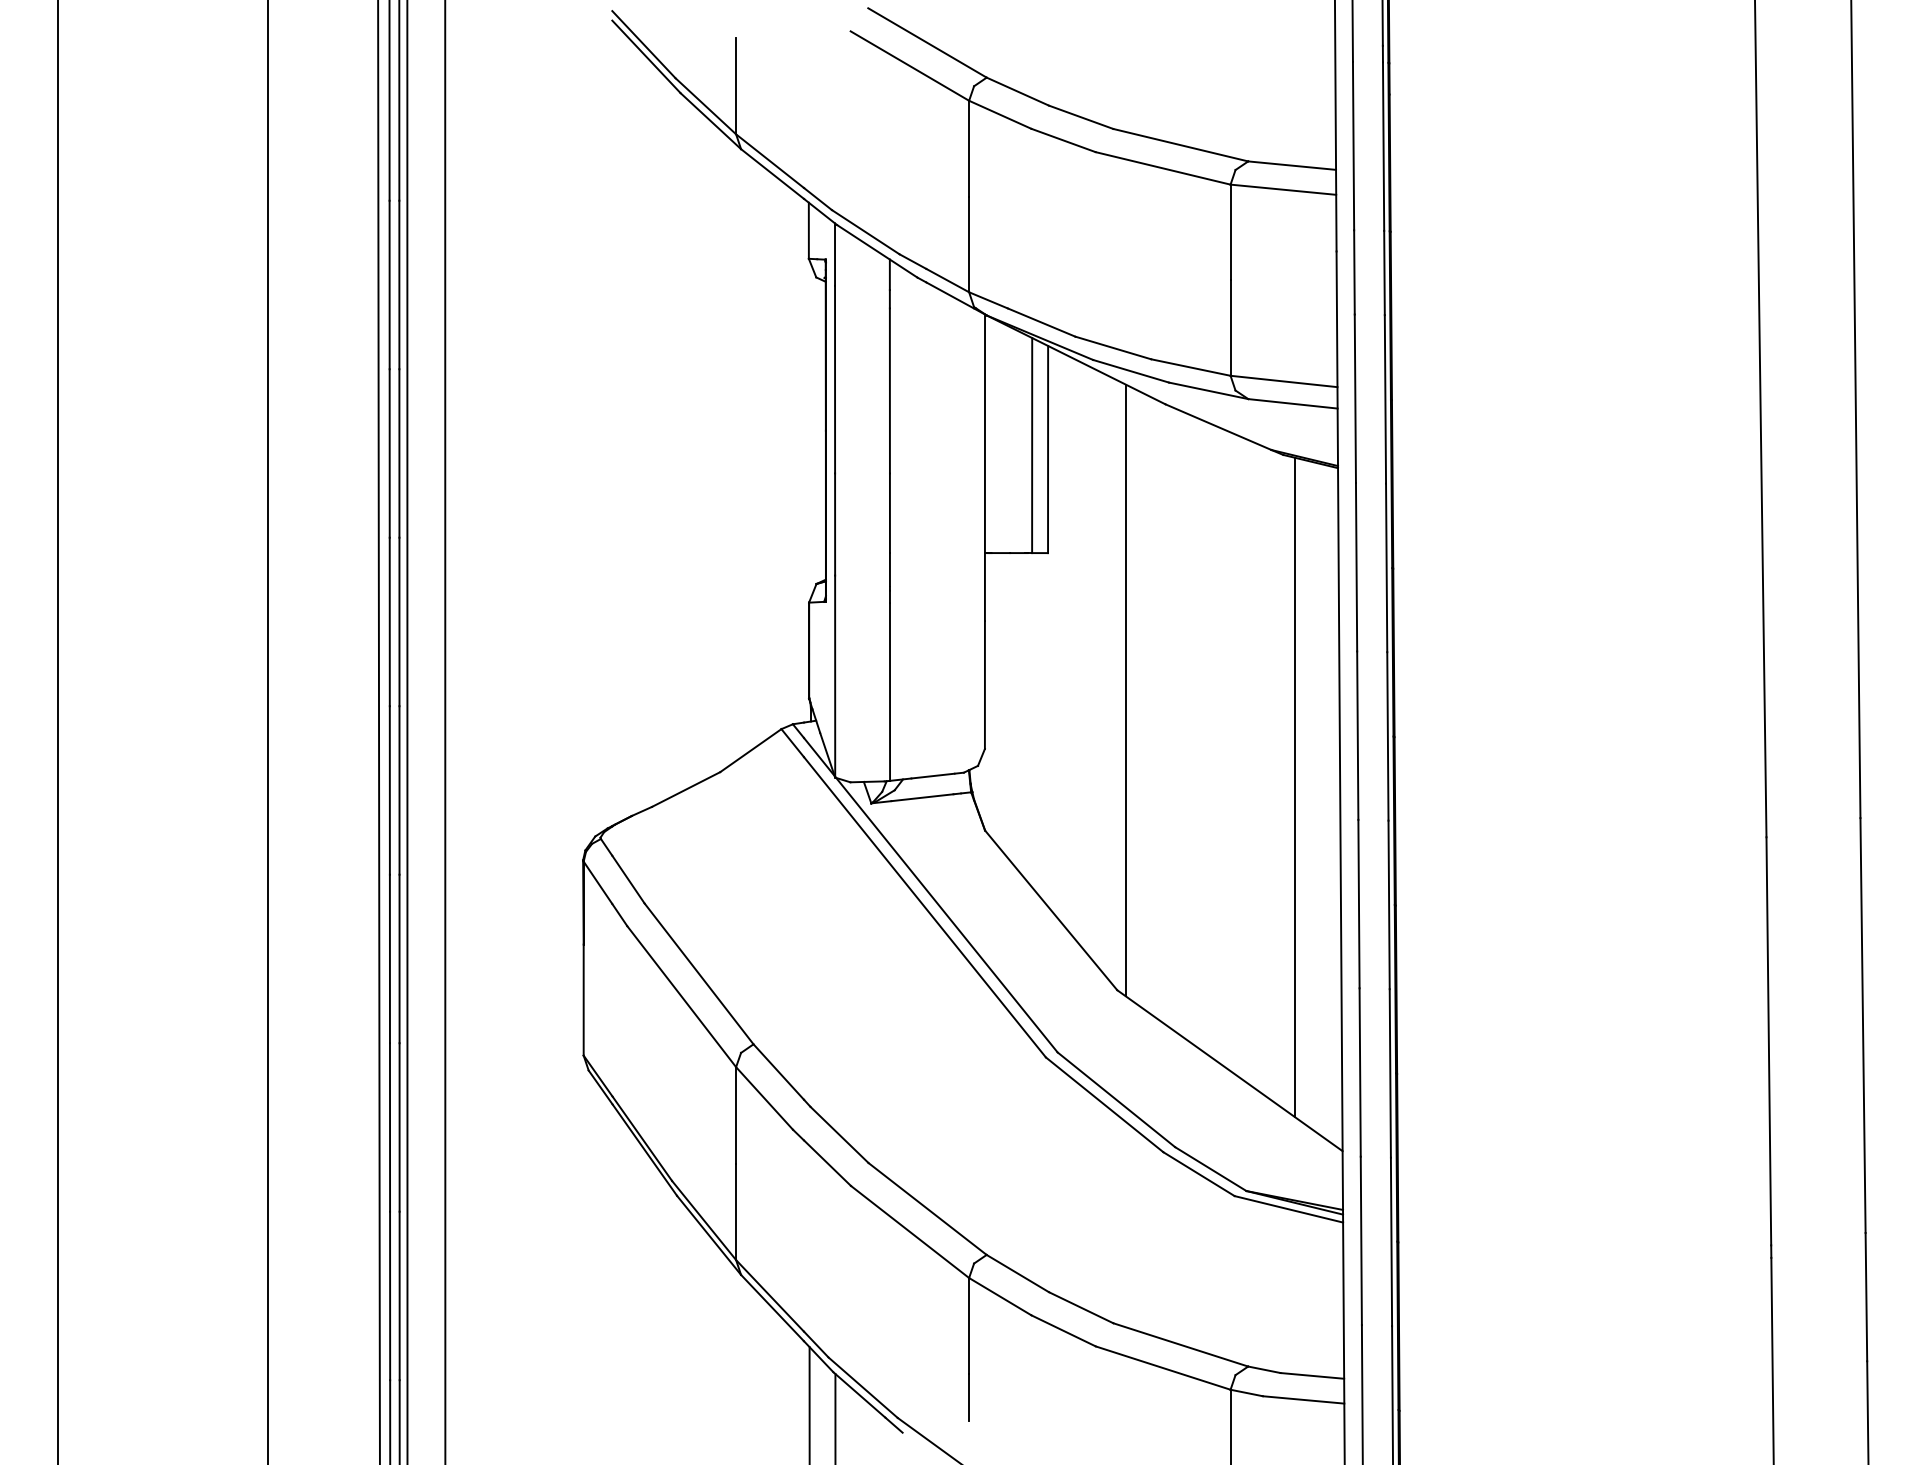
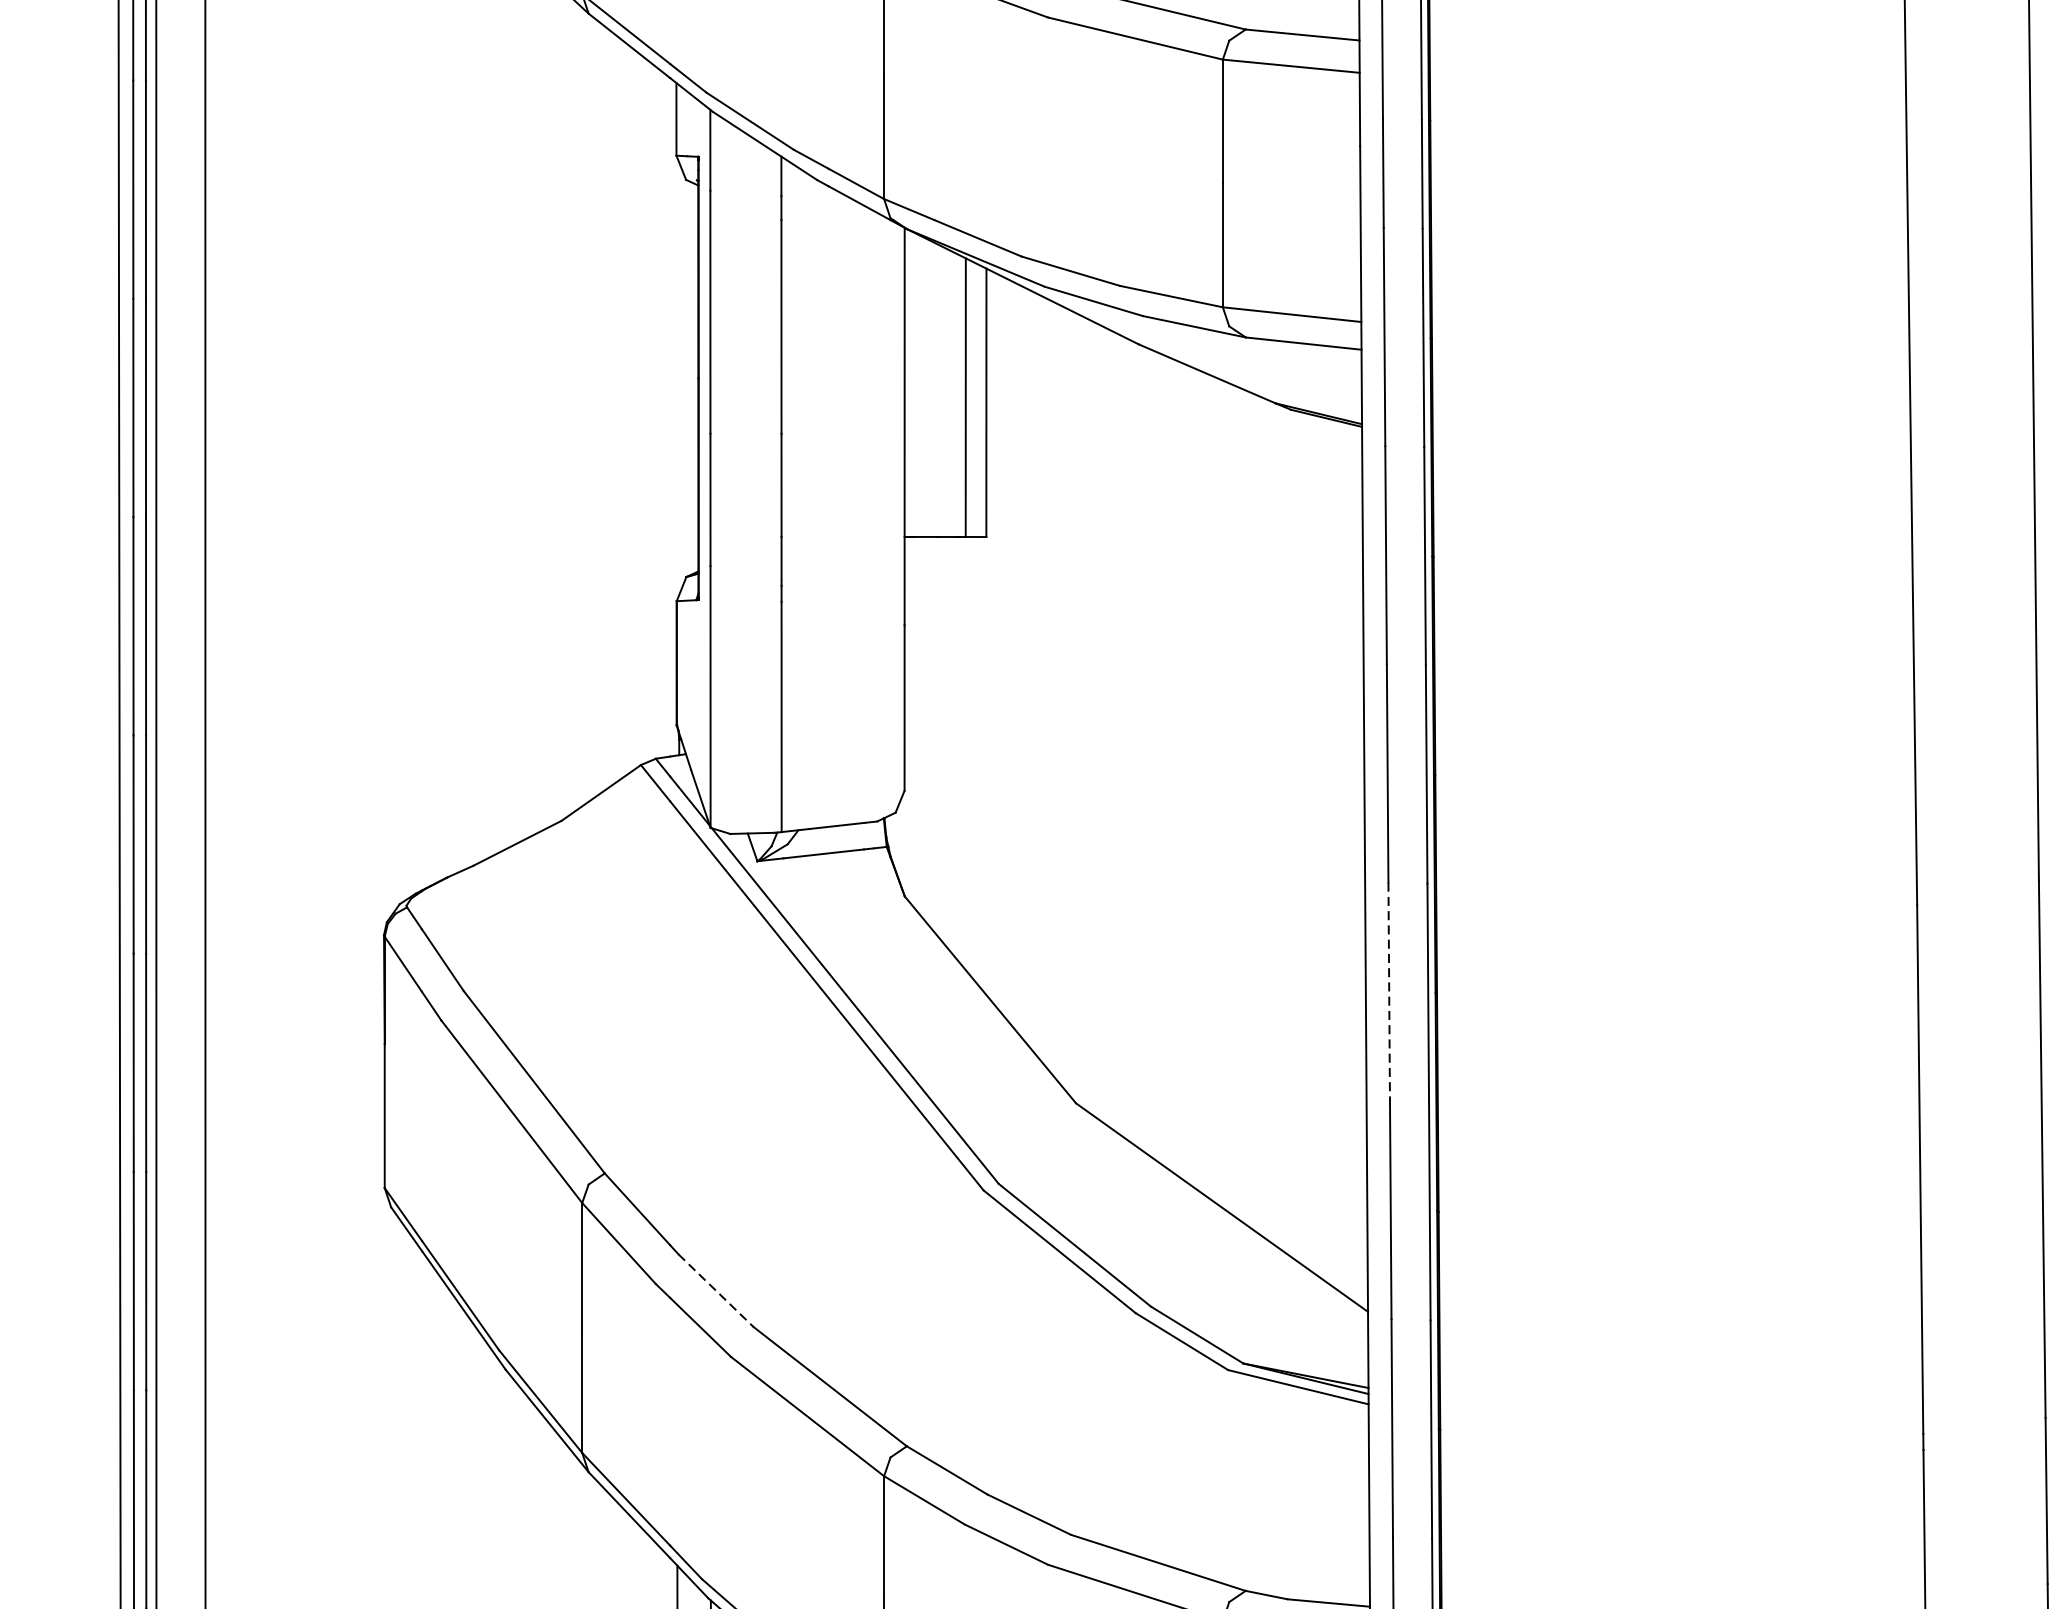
line: (1126, 690) -> (1088, 715), removed
line: (1294, 786) -> (1305, 839), removed
line: (1358, 904) -> (1388, 992), solid -> dashed
line: (839, 1135) -> (716, 1291), solid -> dashed

